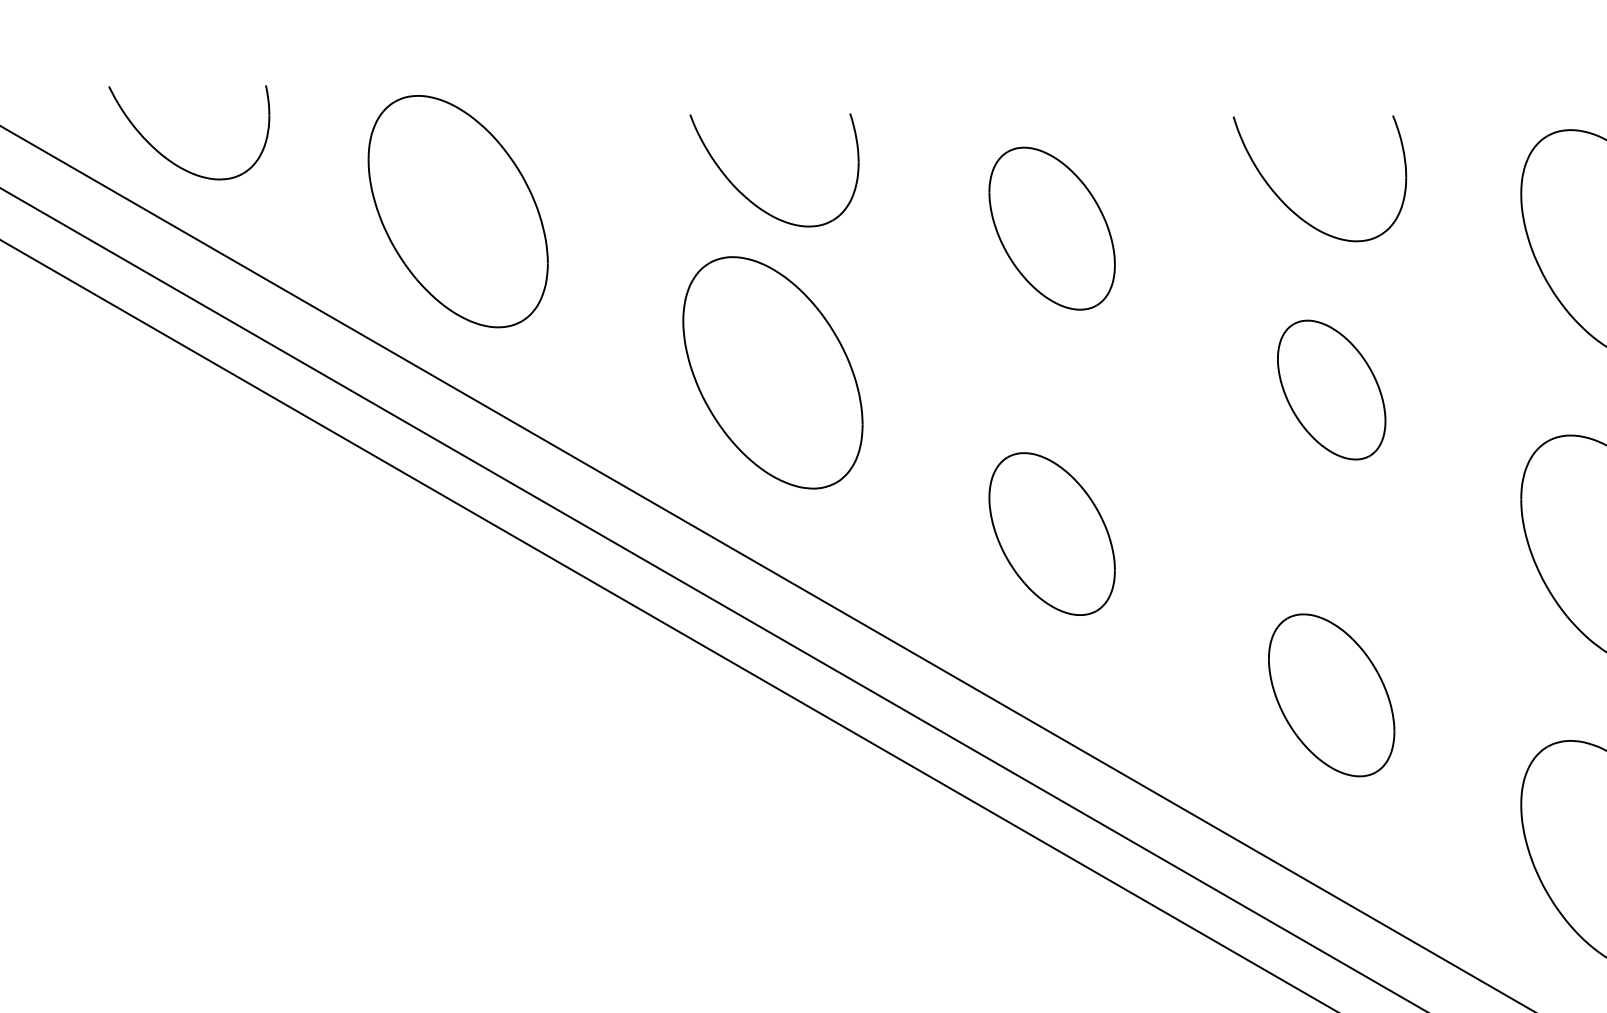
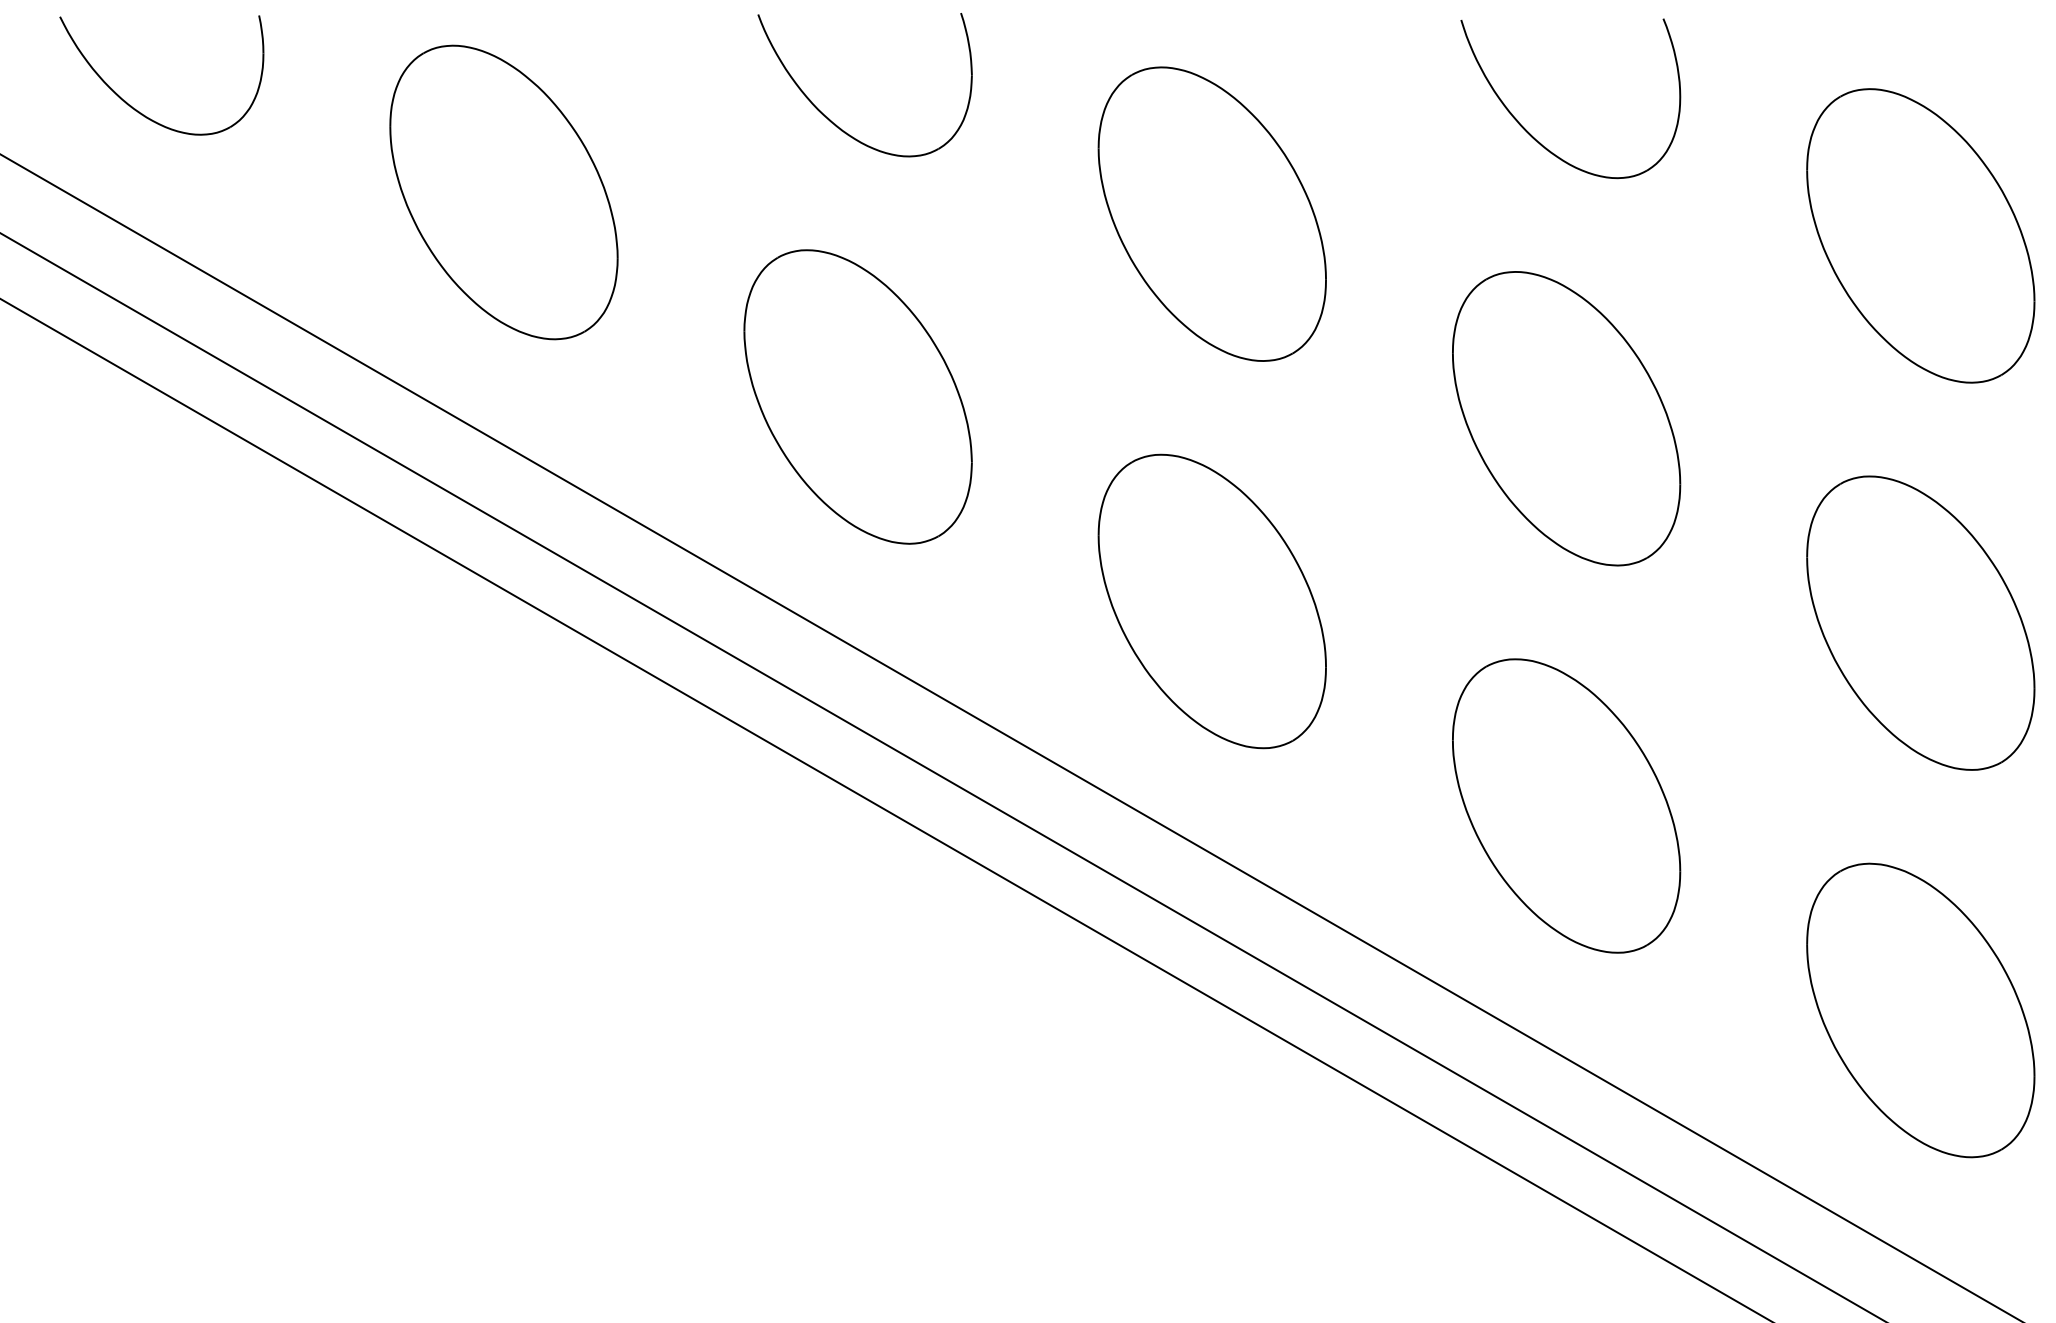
part: (170, 160) -> (138, 110), moved
part: (751, 200) -> (835, 123), moved
part: (1289, 207) -> (1532, 135), moved
part: (457, 211) -> (503, 192), moved
part: (1051, 228) -> (1211, 213), size x1.43
part: (1331, 389) -> (1566, 418), size x1.67
part: (1051, 534) -> (1211, 601), size x1.43
part: (1331, 694) -> (1566, 805), size x1.43

